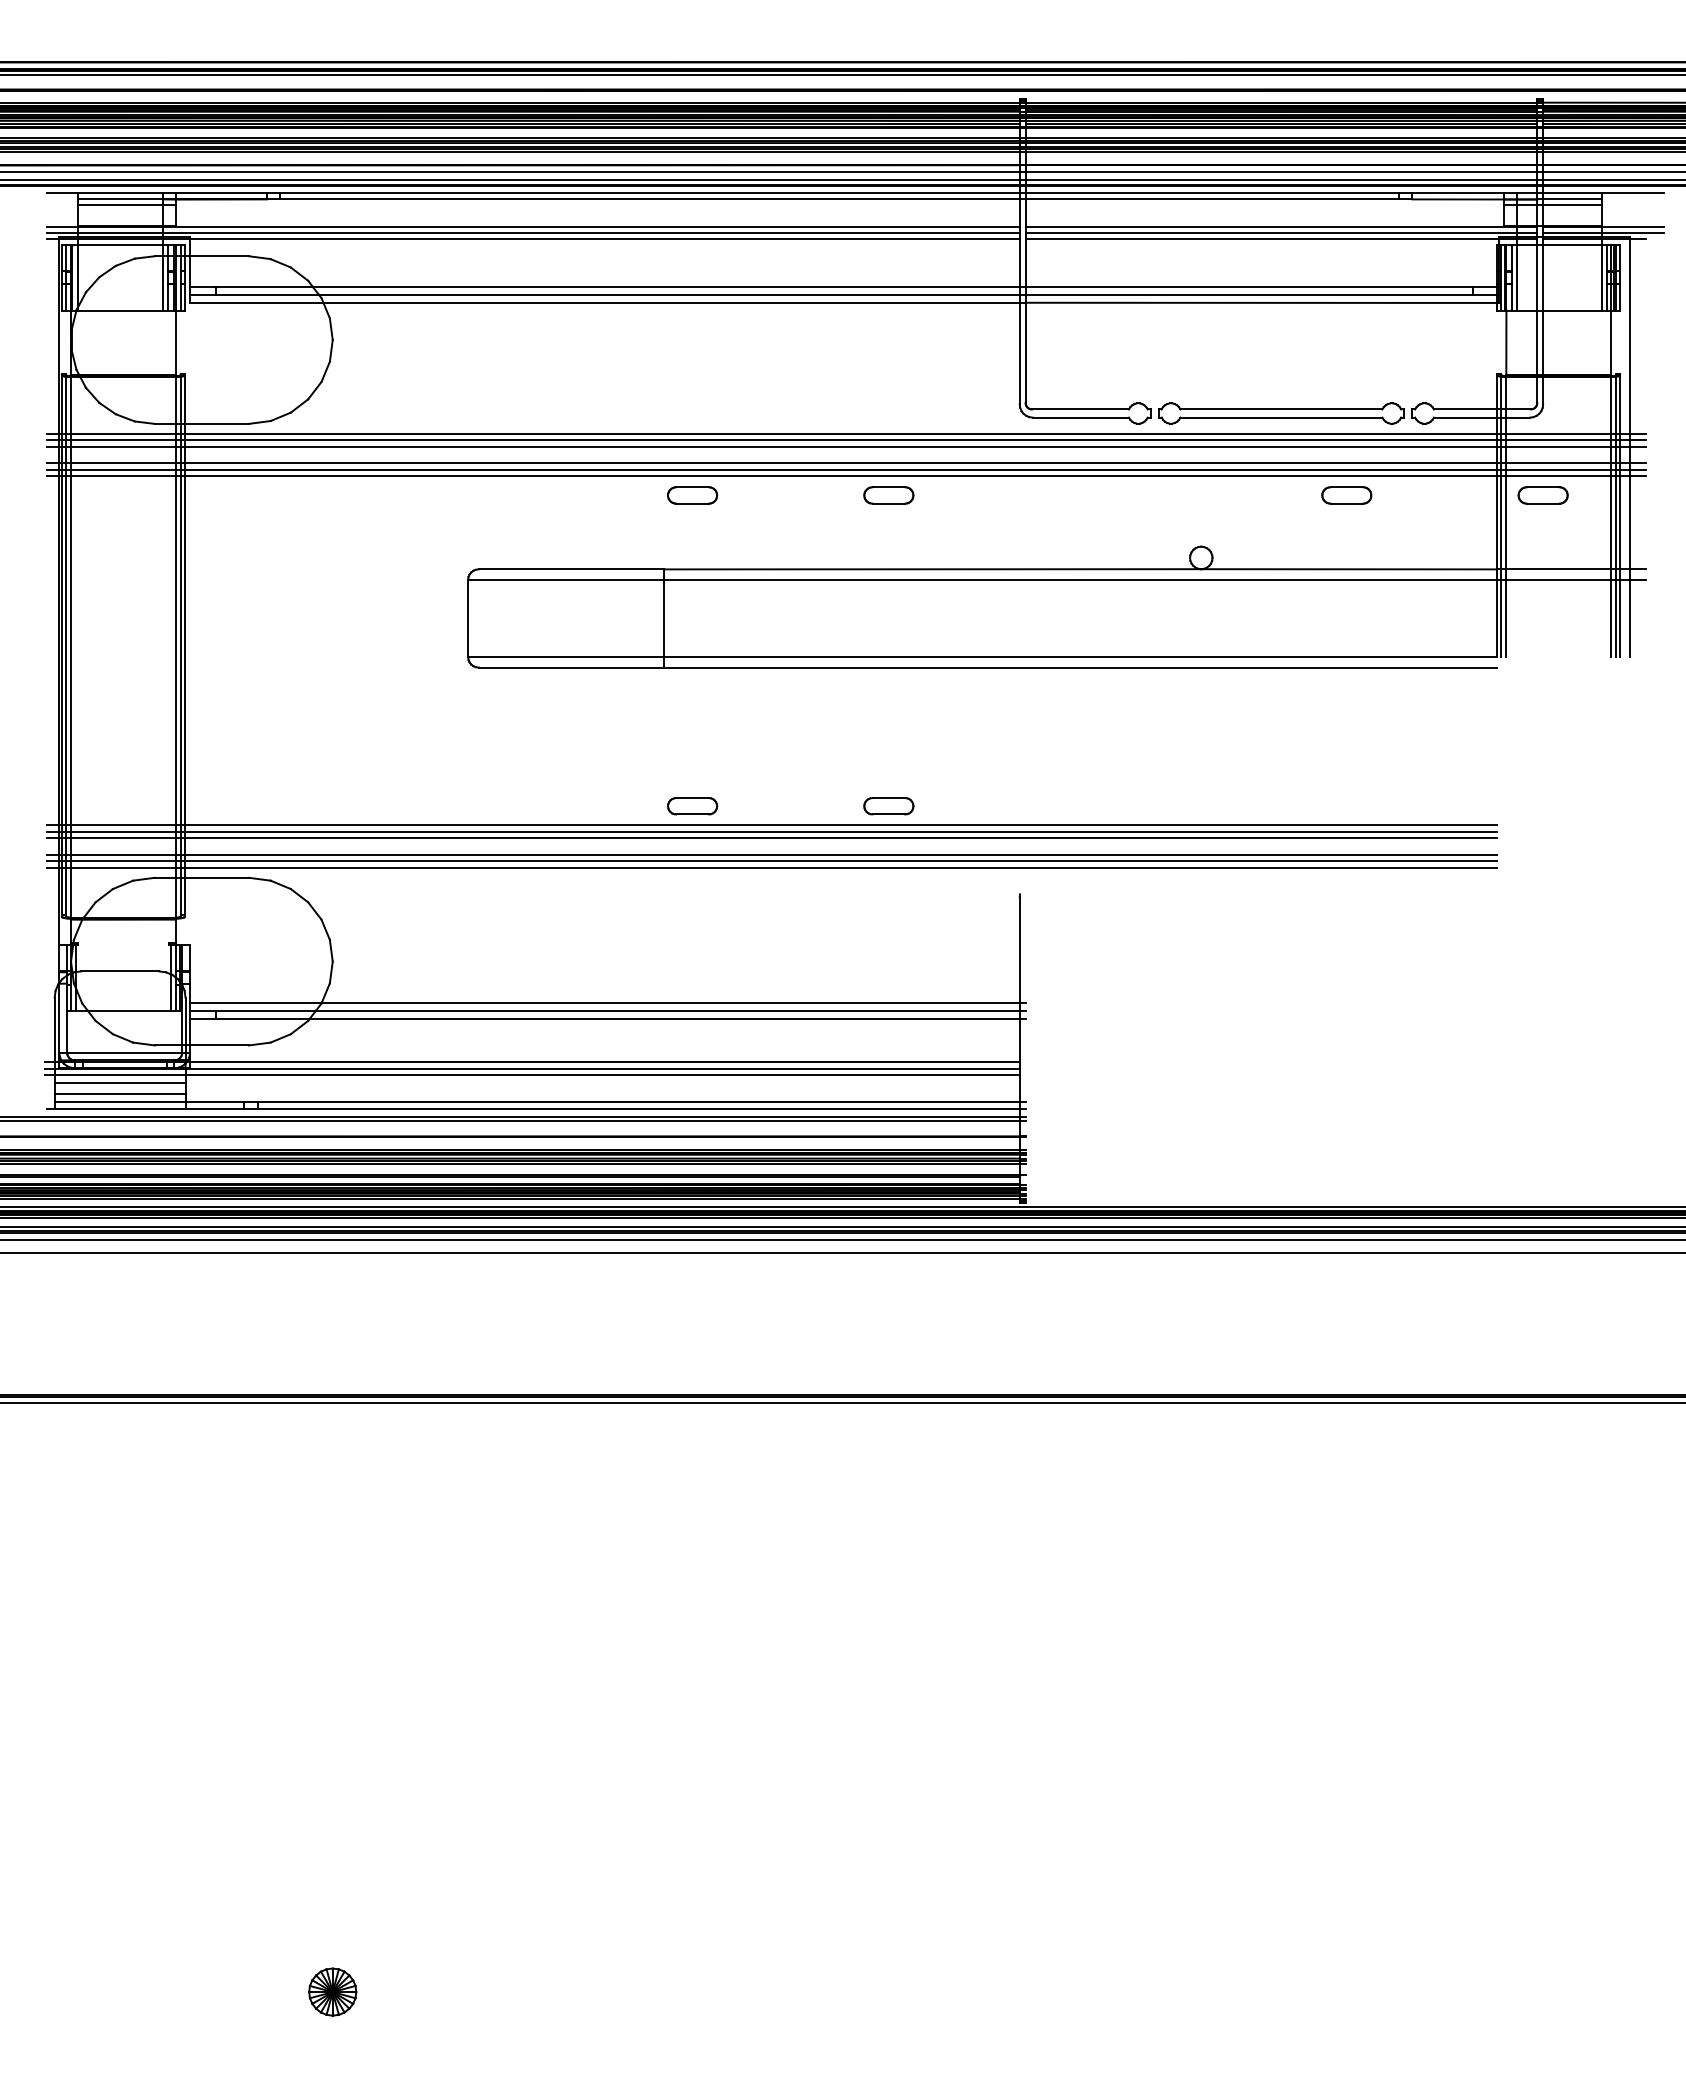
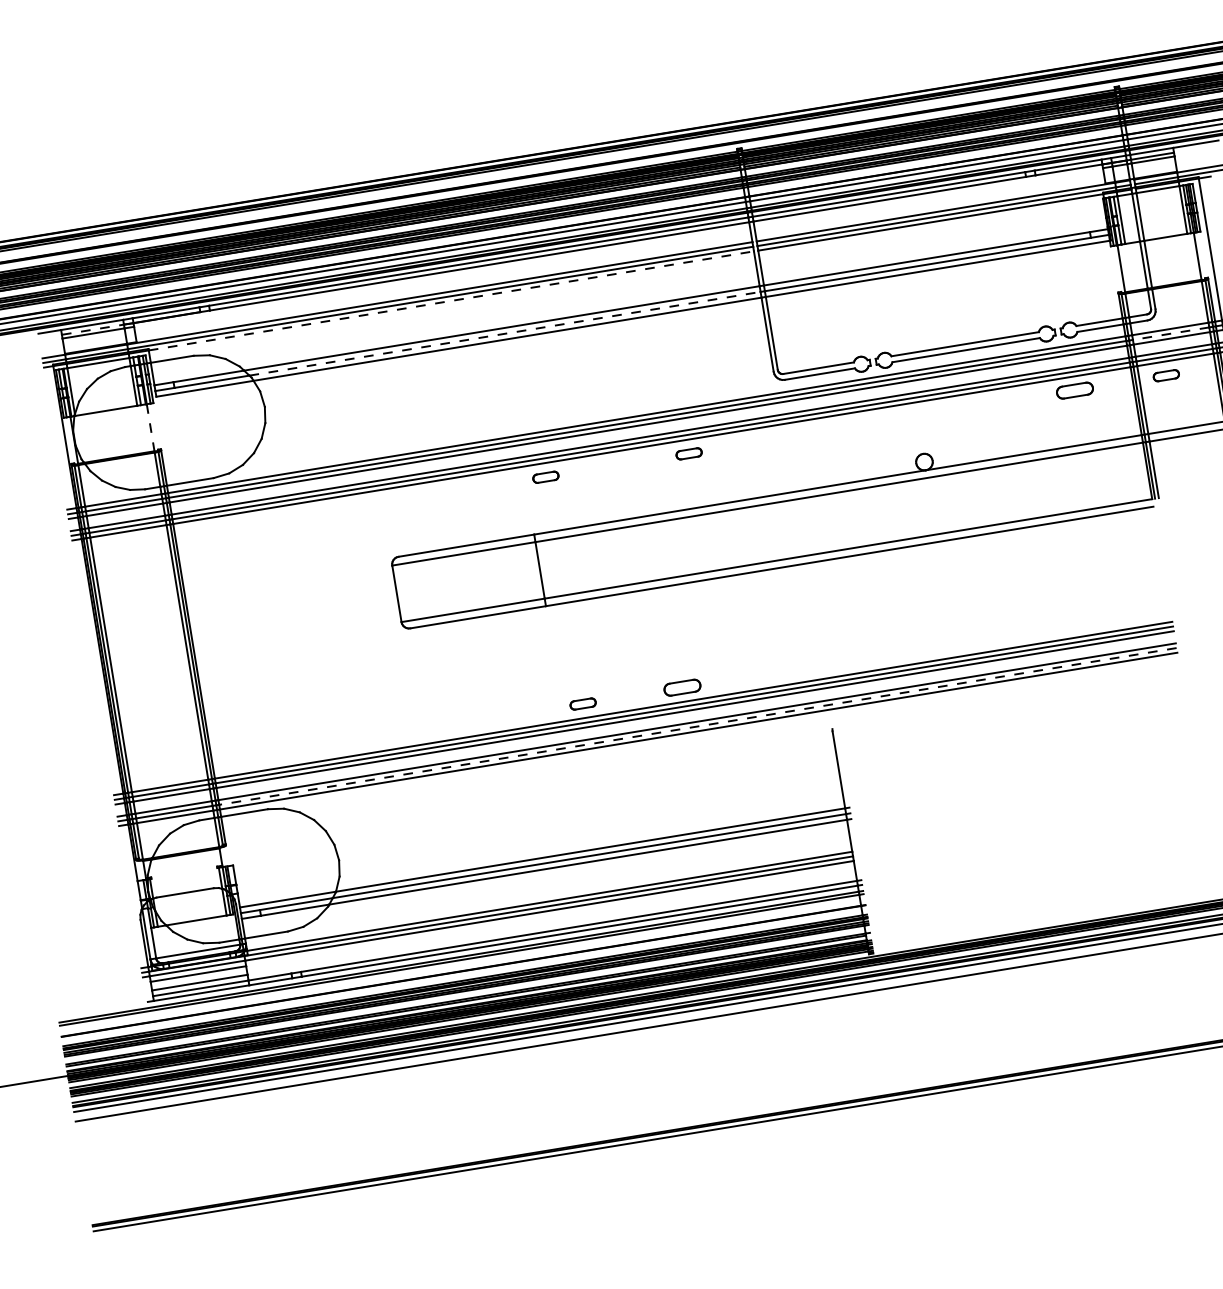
line: (120, 199) -> (93, 329), solid -> dashed
line: (604, 239) -> (451, 301), solid -> dashed
line: (669, 294) -> (505, 333), solid -> dashed
line: (175, 343) -> (150, 428), solid -> dashed
line: (1558, 440) -> (1171, 333), solid -> dashed
part: (692, 495) -> (545, 477), size x0.7
part: (888, 495) -> (688, 453), size x0.7
part: (1346, 495) -> (1074, 390), moved
part: (1542, 495) -> (1165, 375), size x0.7
part: (692, 806) -> (583, 704), size x0.7
part: (888, 806) -> (682, 687), moved
line: (840, 861) -> (697, 726), solid -> dashed

